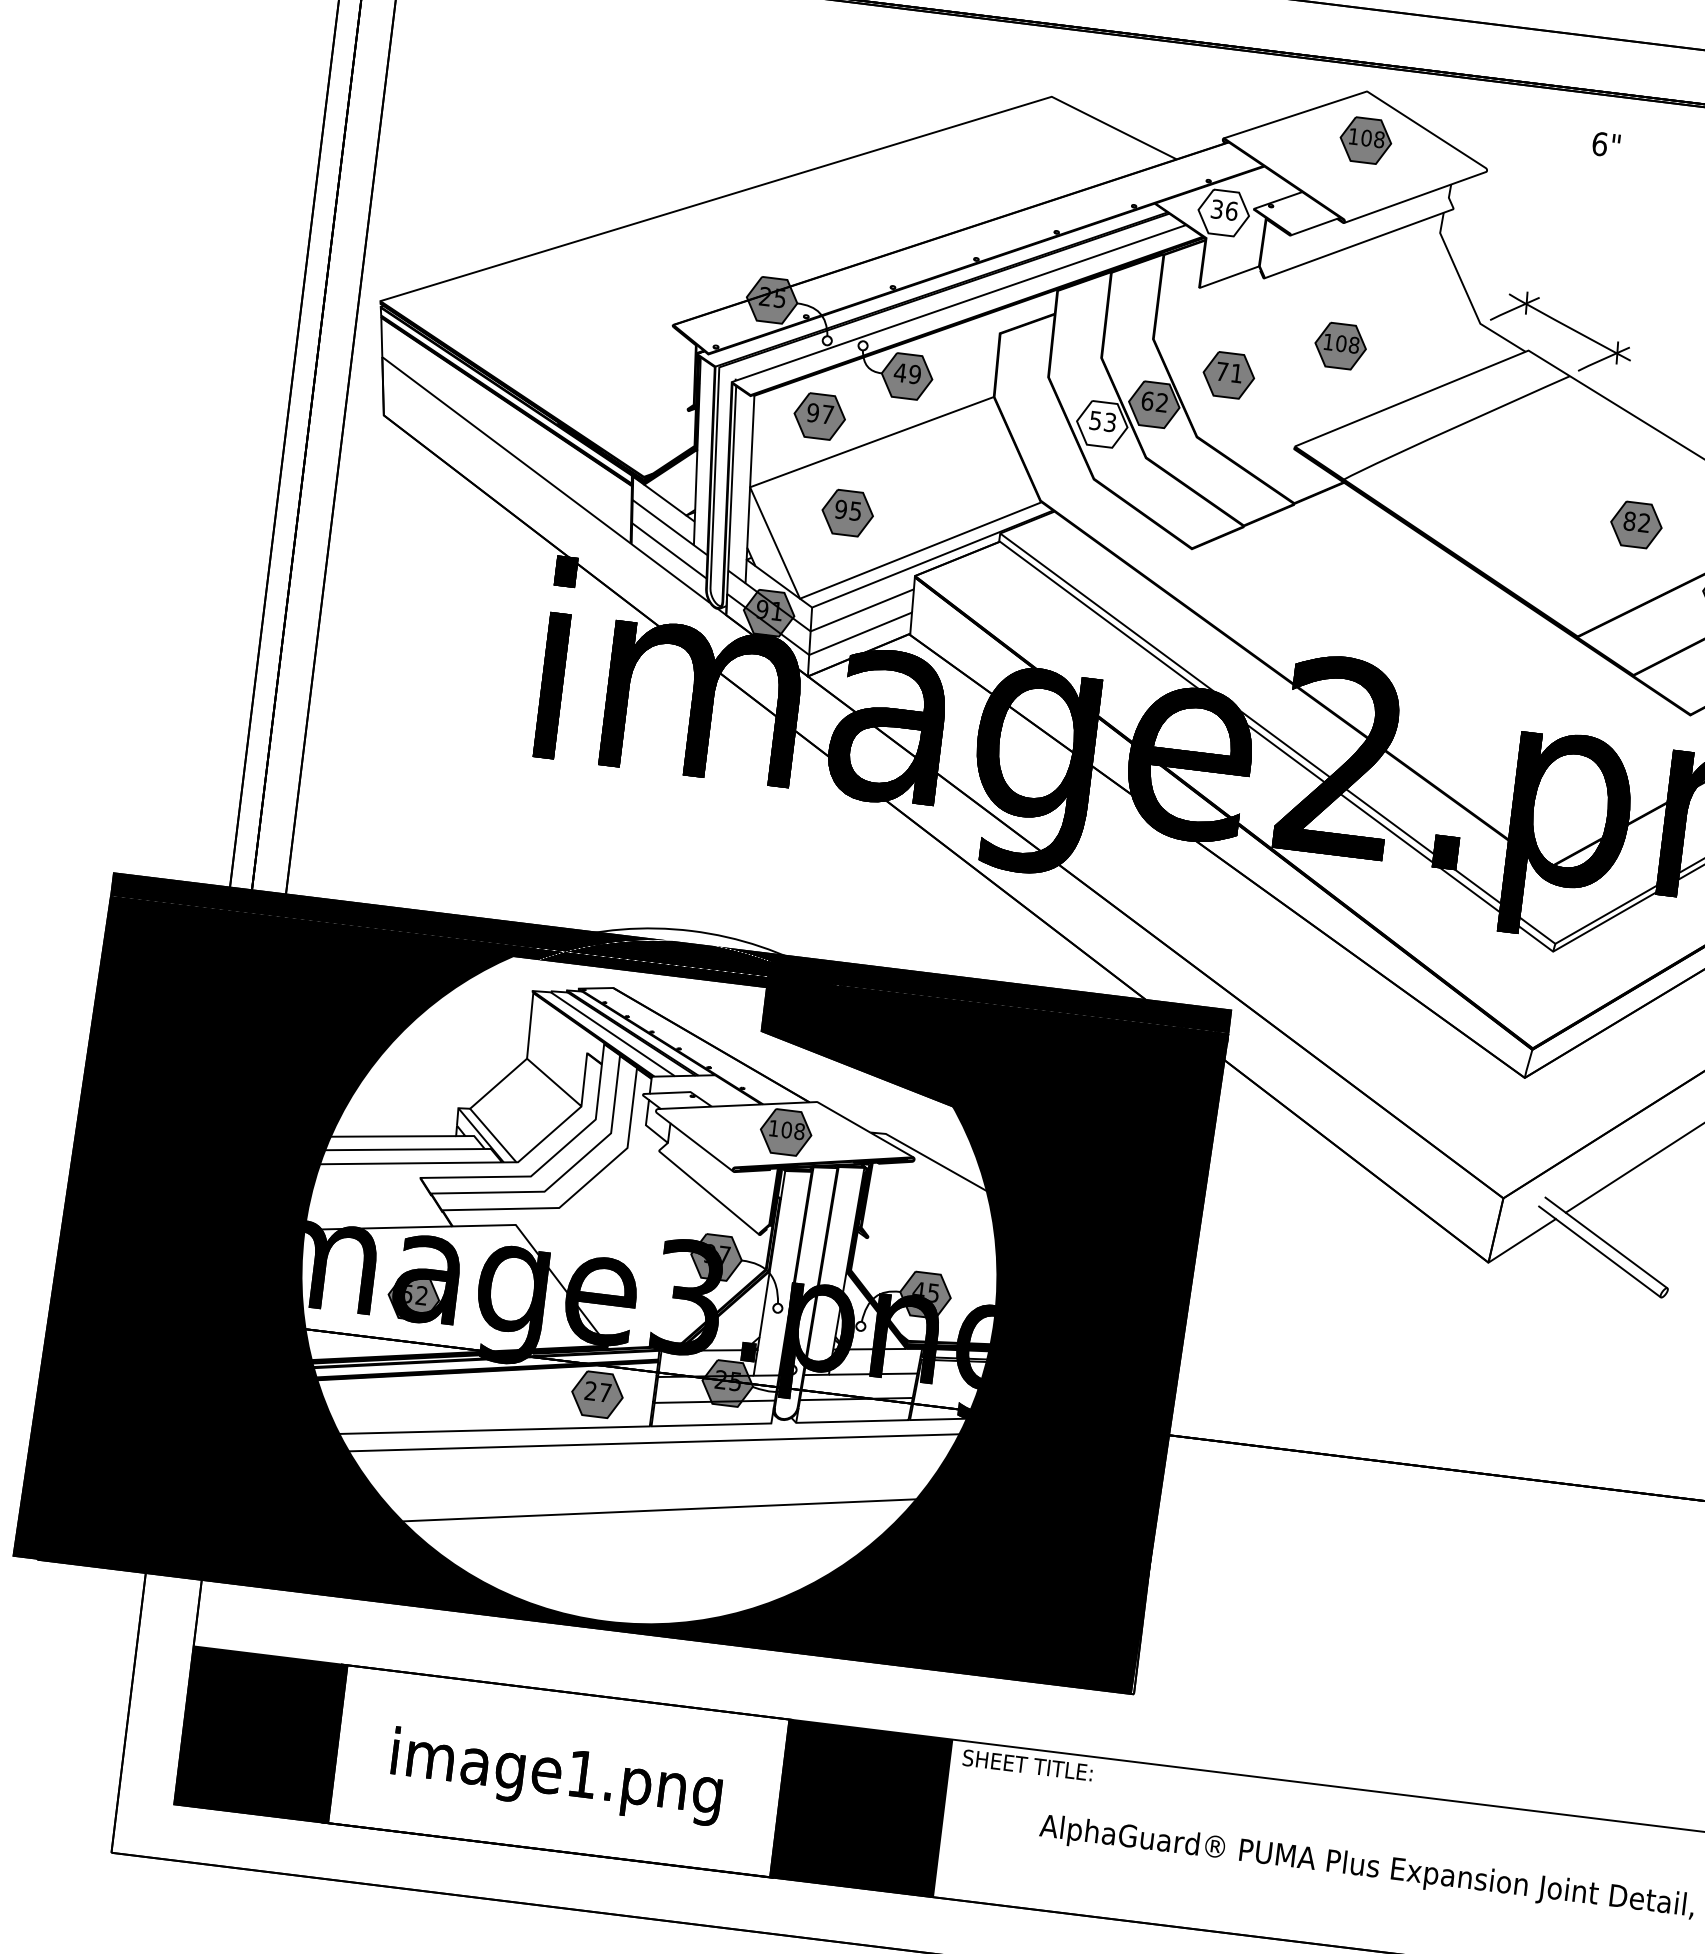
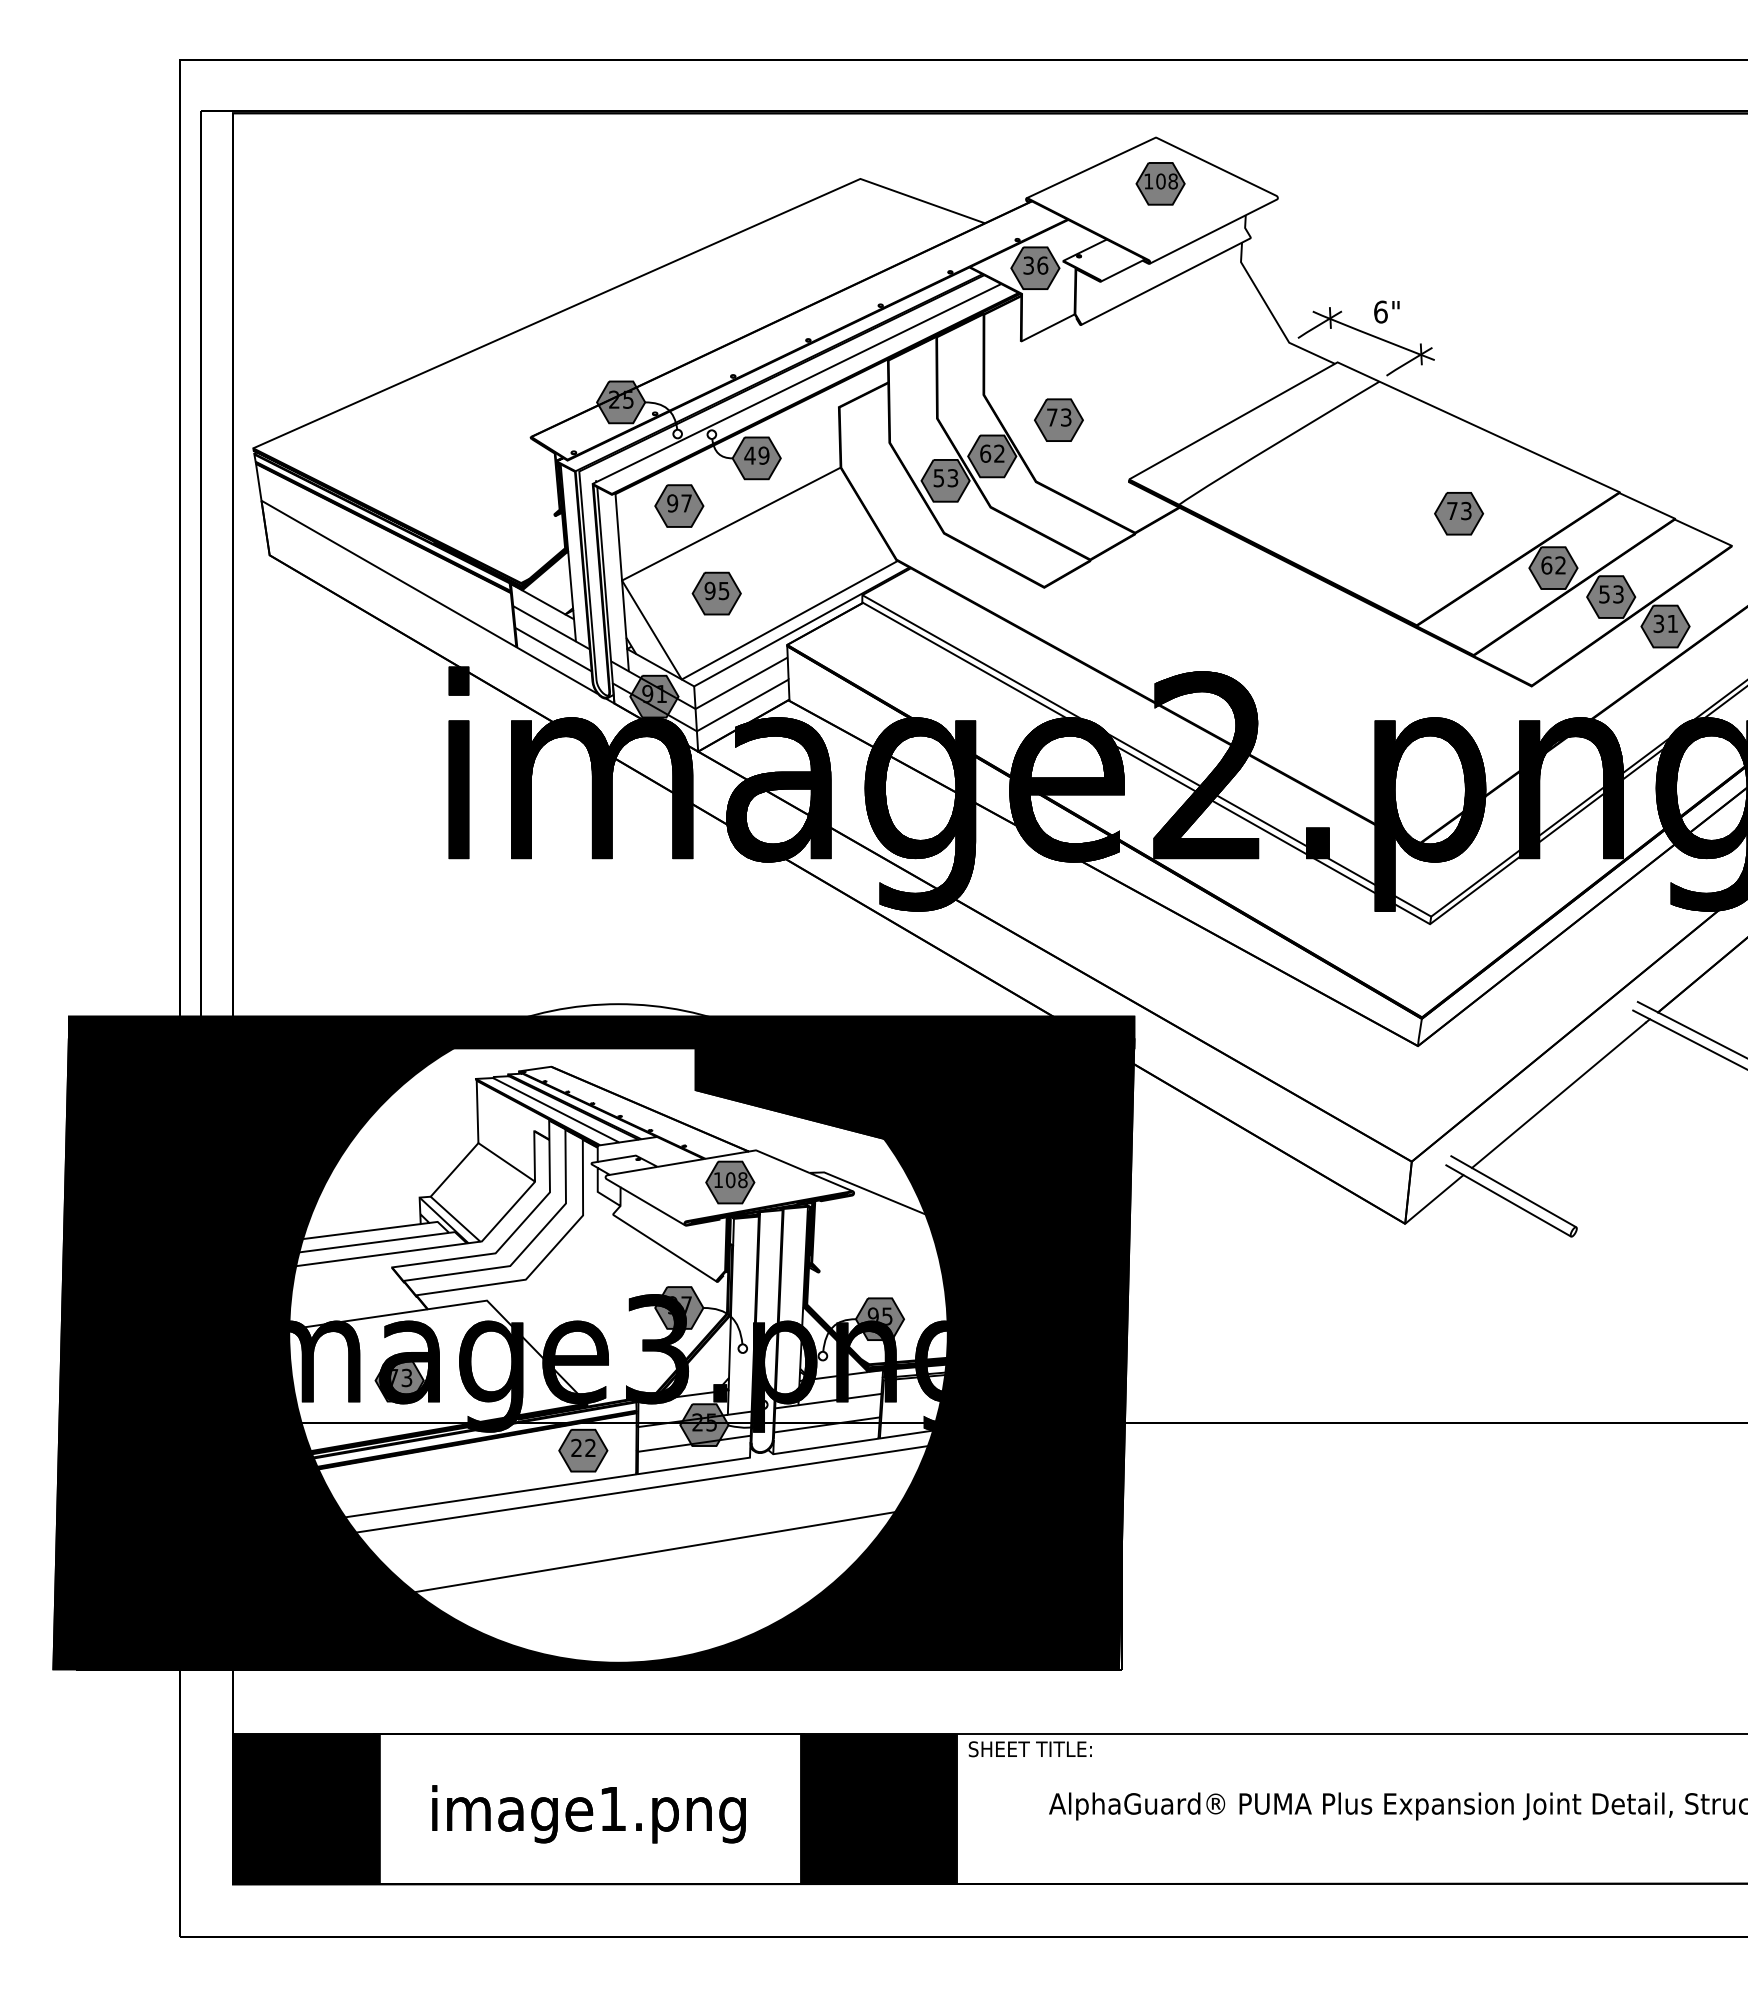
text: (1605, 144) -> (1386, 311), moved
fill: (1223, 213) -> (1035, 268), added
part: (1340, 345) -> (1160, 379), removed
text: (1237, 373) -> (1066, 417), 71 -> 73
fill: (1102, 423) -> (945, 480), added
text: (1637, 522) -> (1459, 511), 82 -> 73
text: (918, 1288) -> (872, 1313), 45 -> 95
text: (416, 1295) -> (401, 1378), 52 -> 73
text: (605, 1392) -> (590, 1447), 27 -> 22

